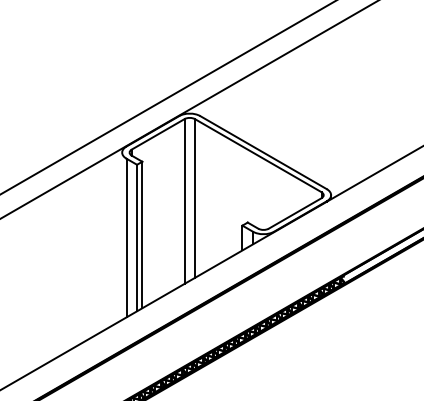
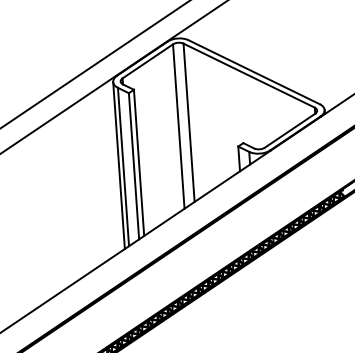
line: (122, 235) -> (119, 164), added

